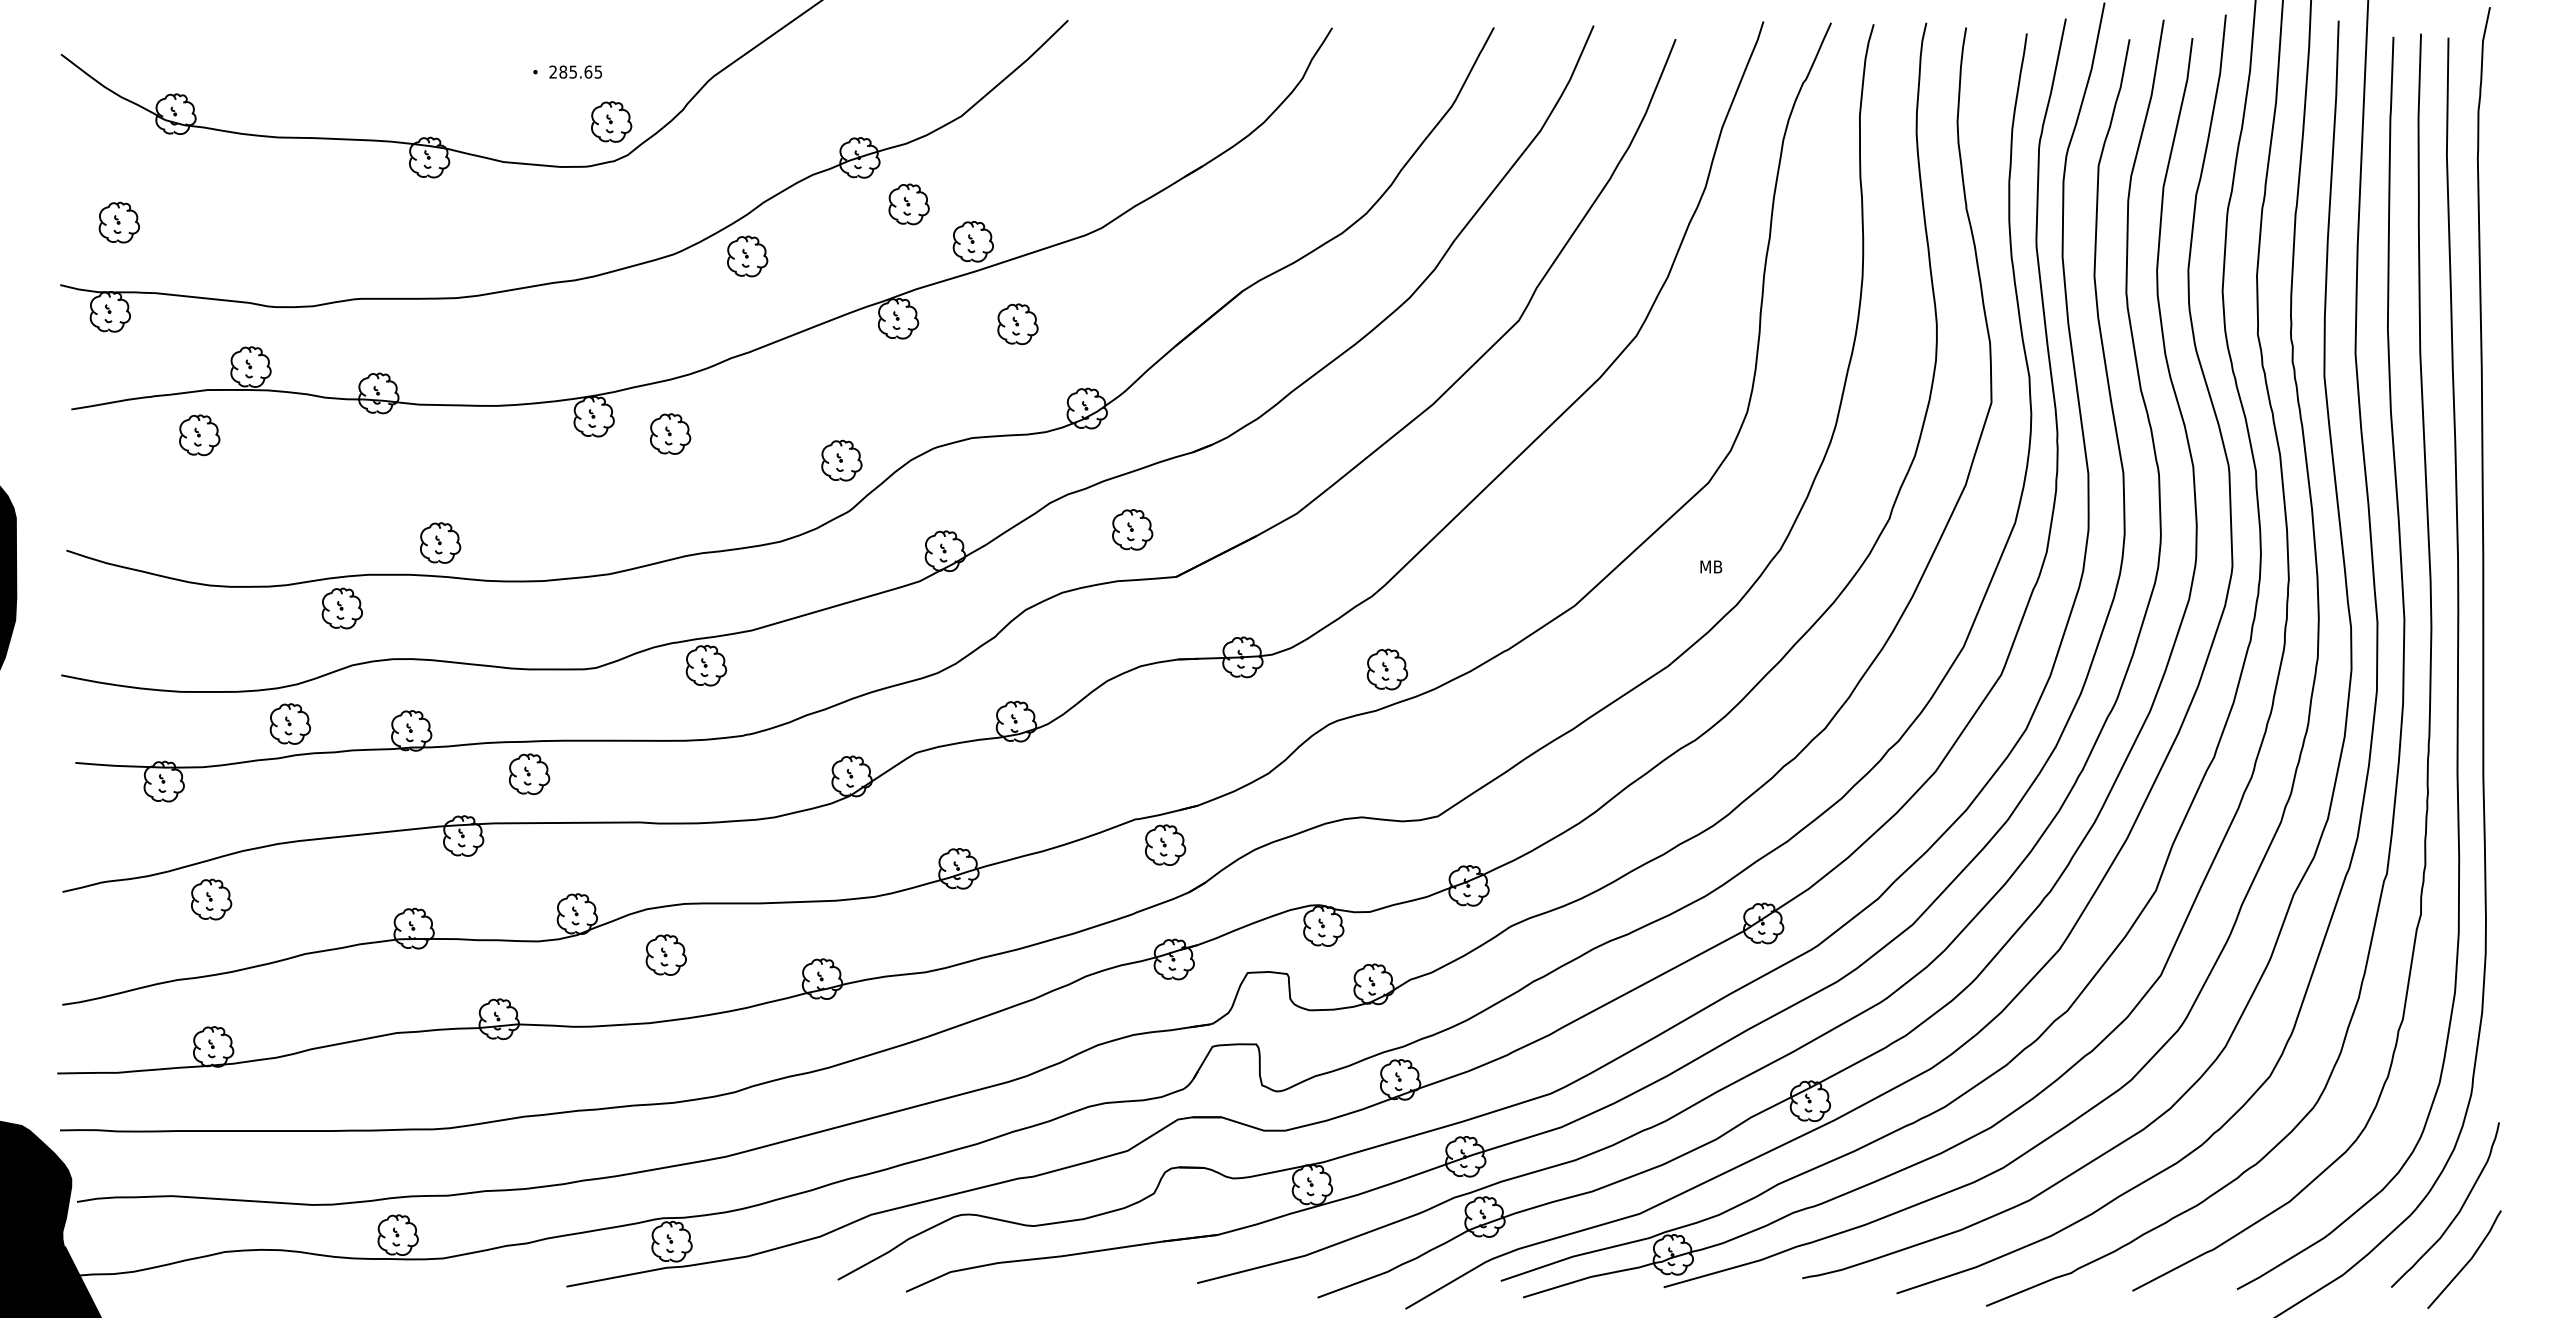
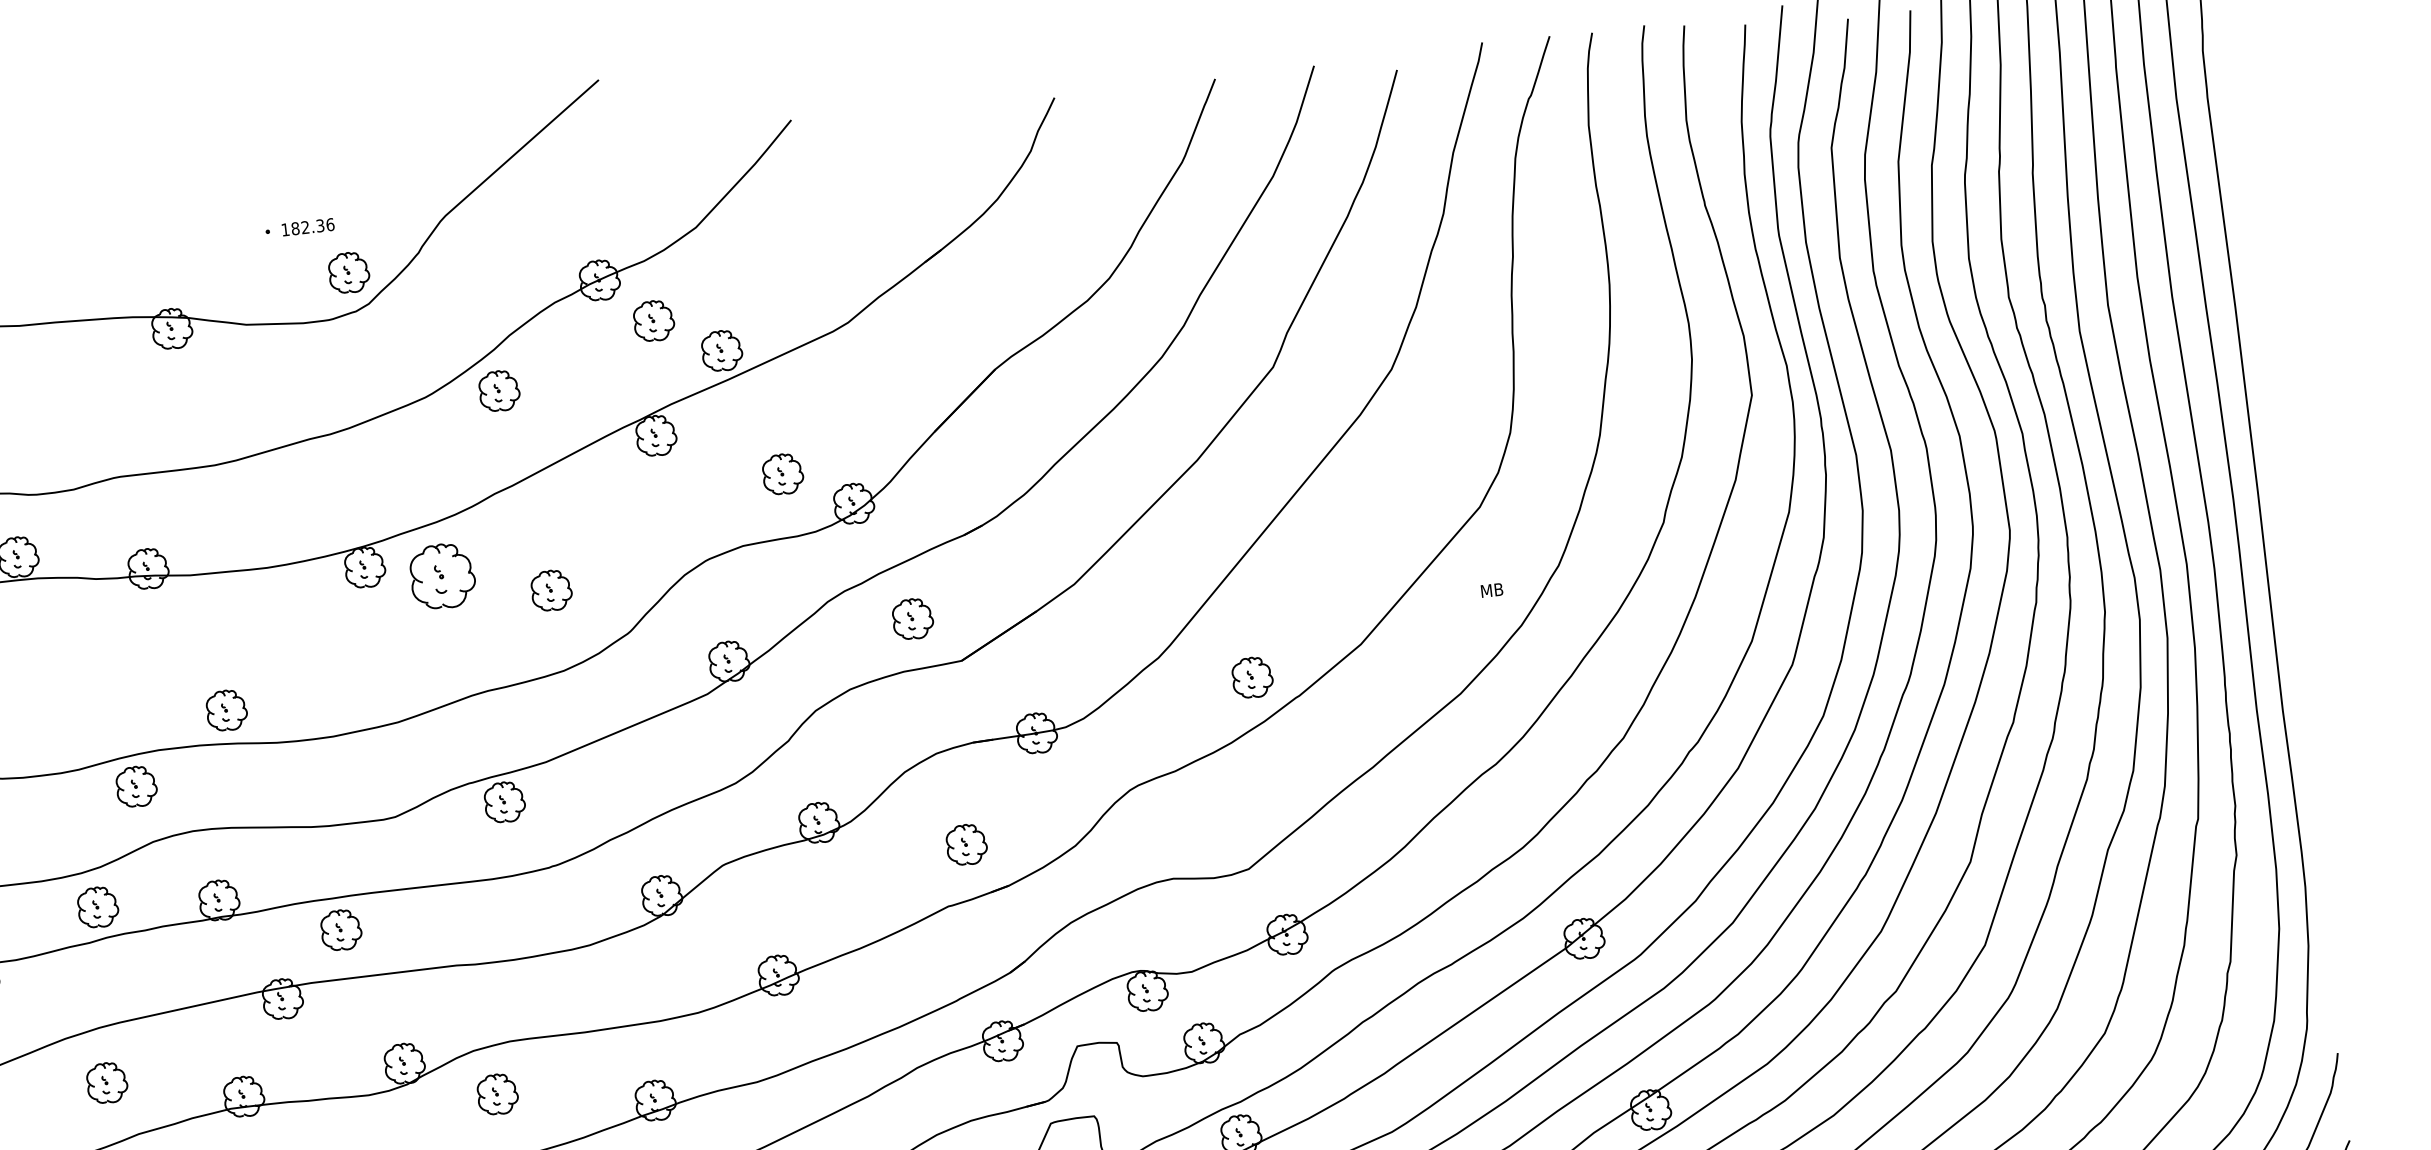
text: (575, 71) -> (307, 226), 285.65 -> 182.36
part: (1017, 324) -> (782, 474), moved
part: (670, 433) -> (442, 575), size x1.6
part: (841, 460) -> (551, 590), moved
part: (1387, 669) -> (1252, 677), moved
part: (1165, 844) -> (966, 844), moved
part: (211, 899) -> (107, 1082), moved

